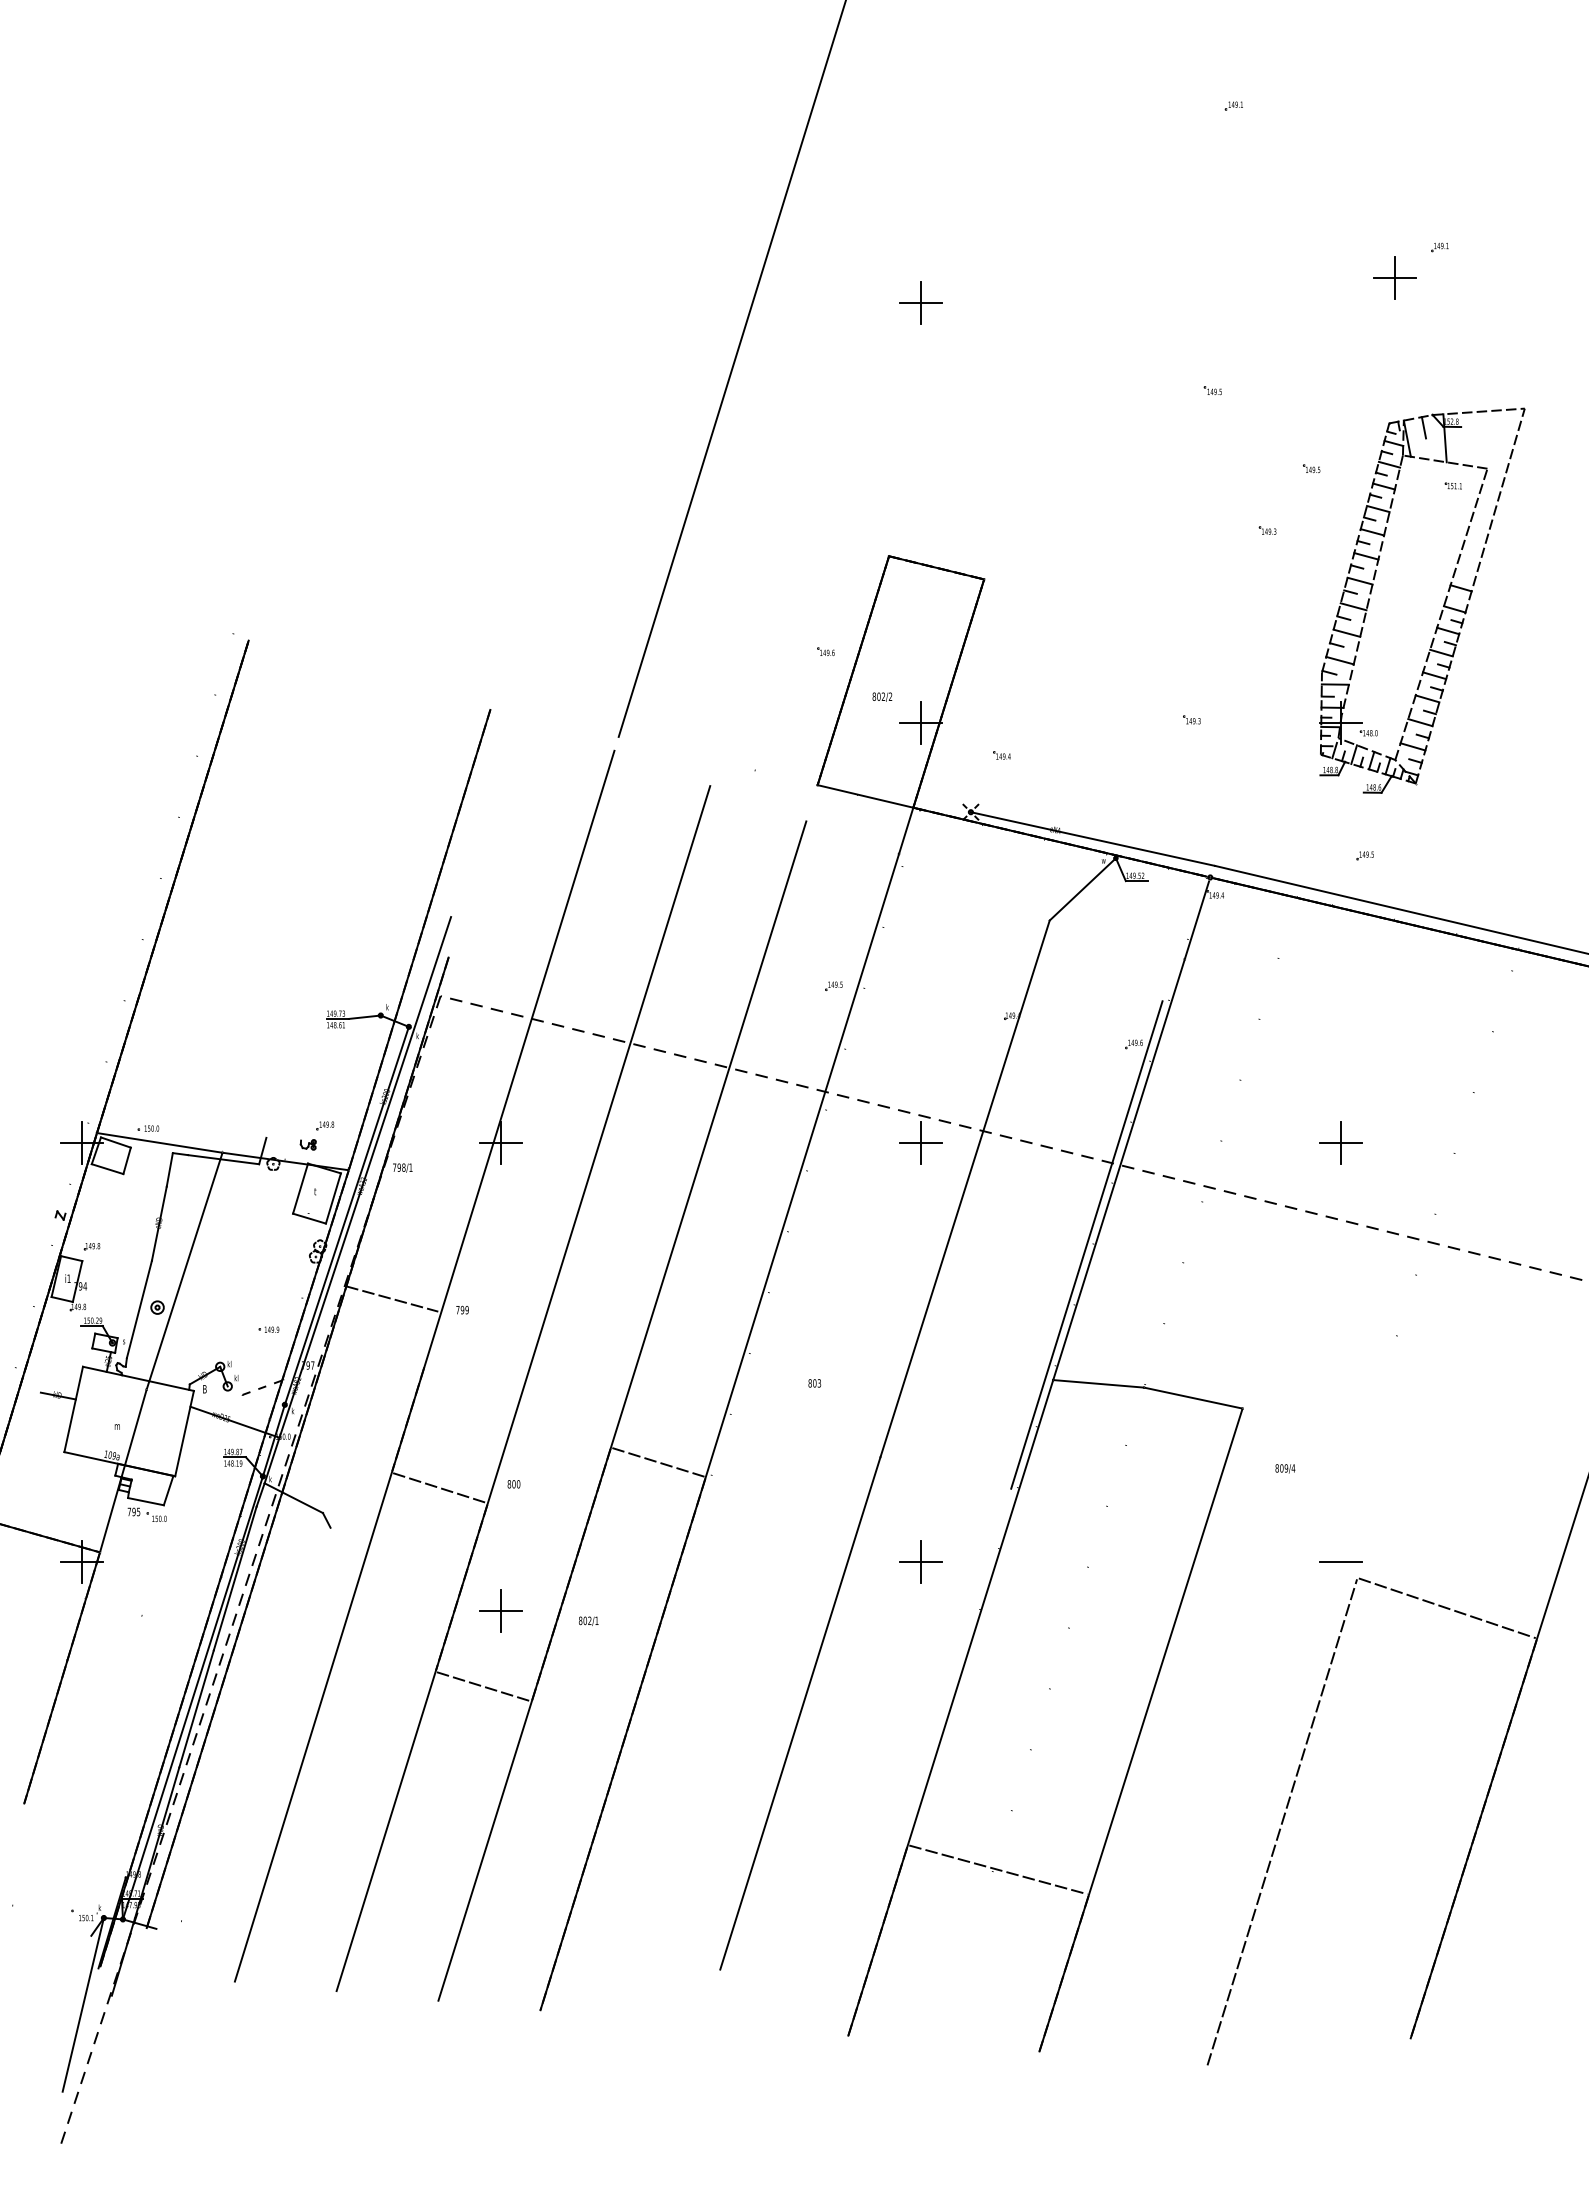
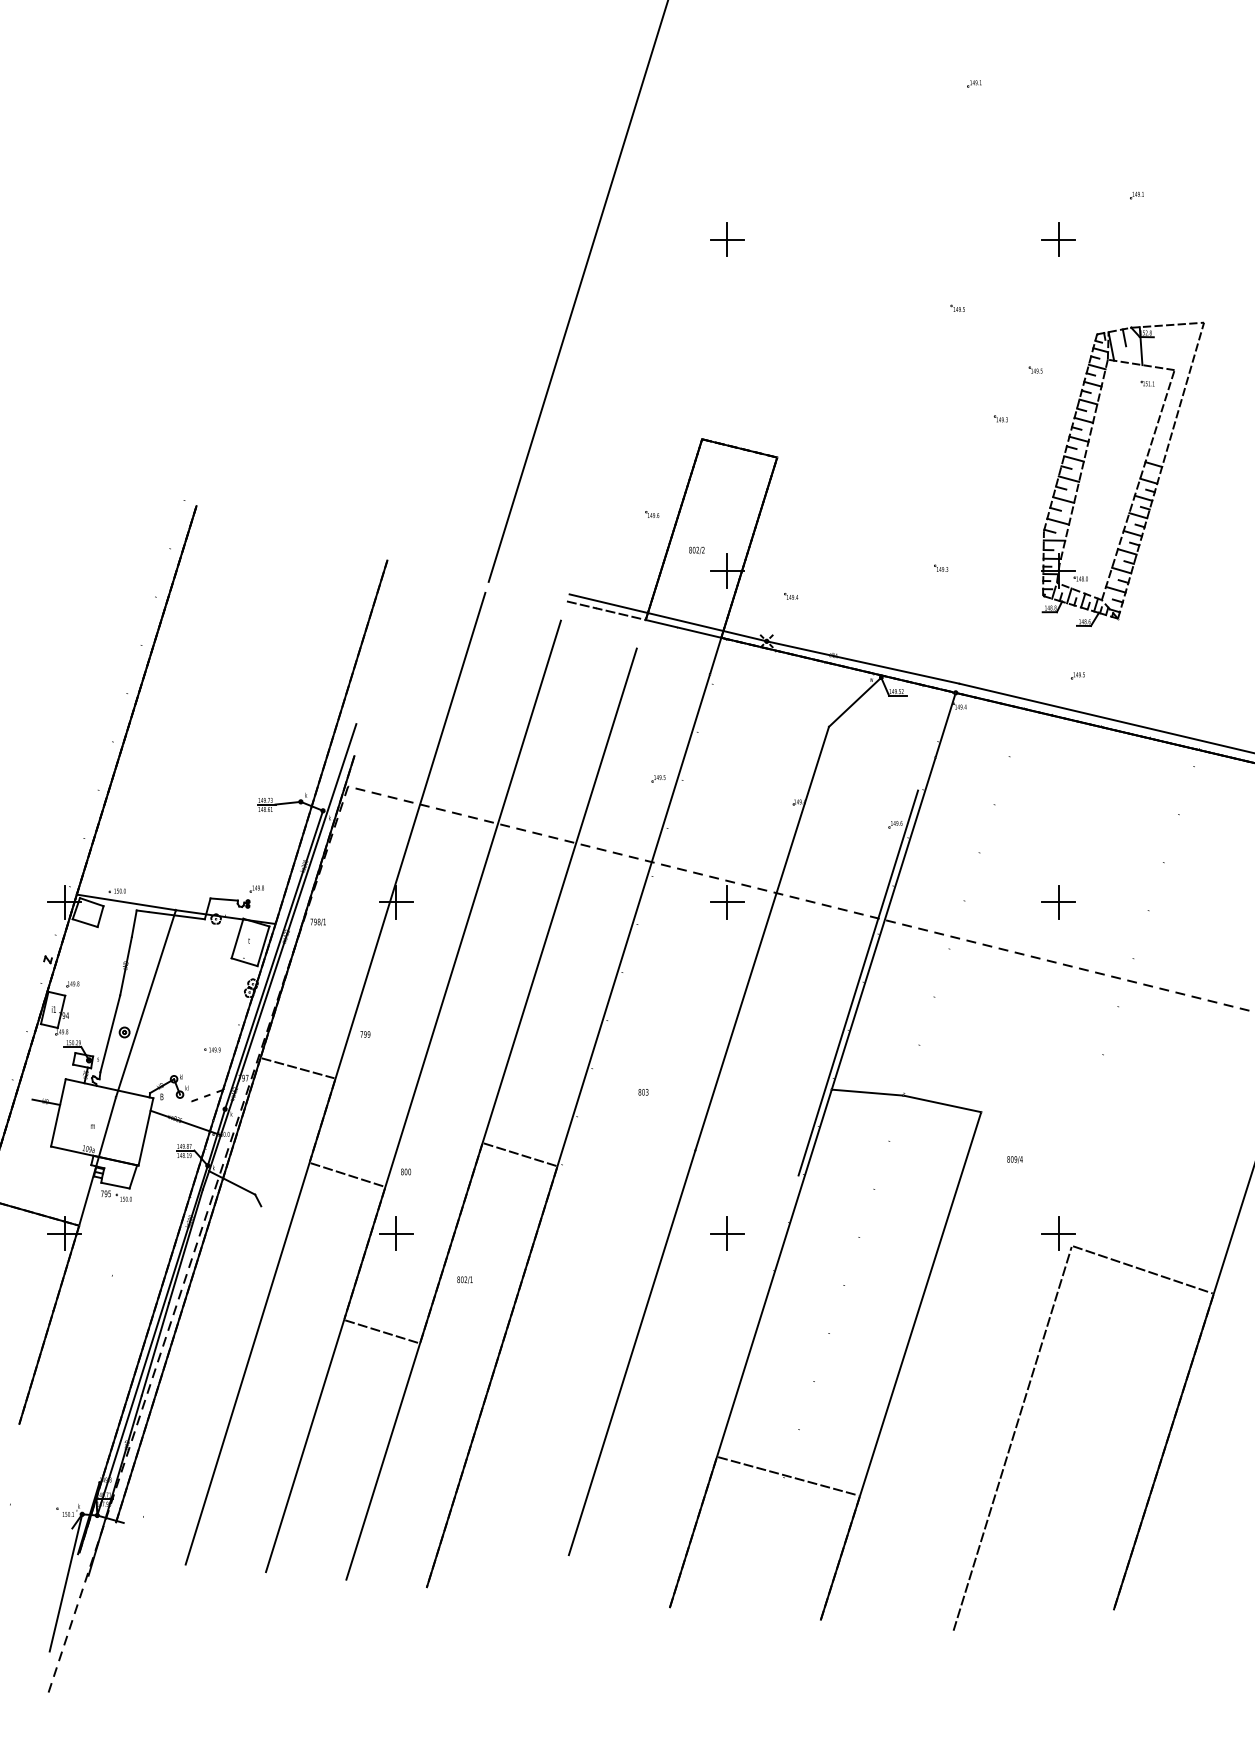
part: (1394, 277) -> (1058, 238), moved
line: (767, 773) -> (606, 610), added
line: (845, 782) -> (667, 617), added
line: (283, 1138) -> (224, 898), added
line: (392, 1298) -> (298, 1067), moved
line: (1340, 1562) -> (1058, 1233), added
part: (500, 1610) -> (395, 1232), moved

